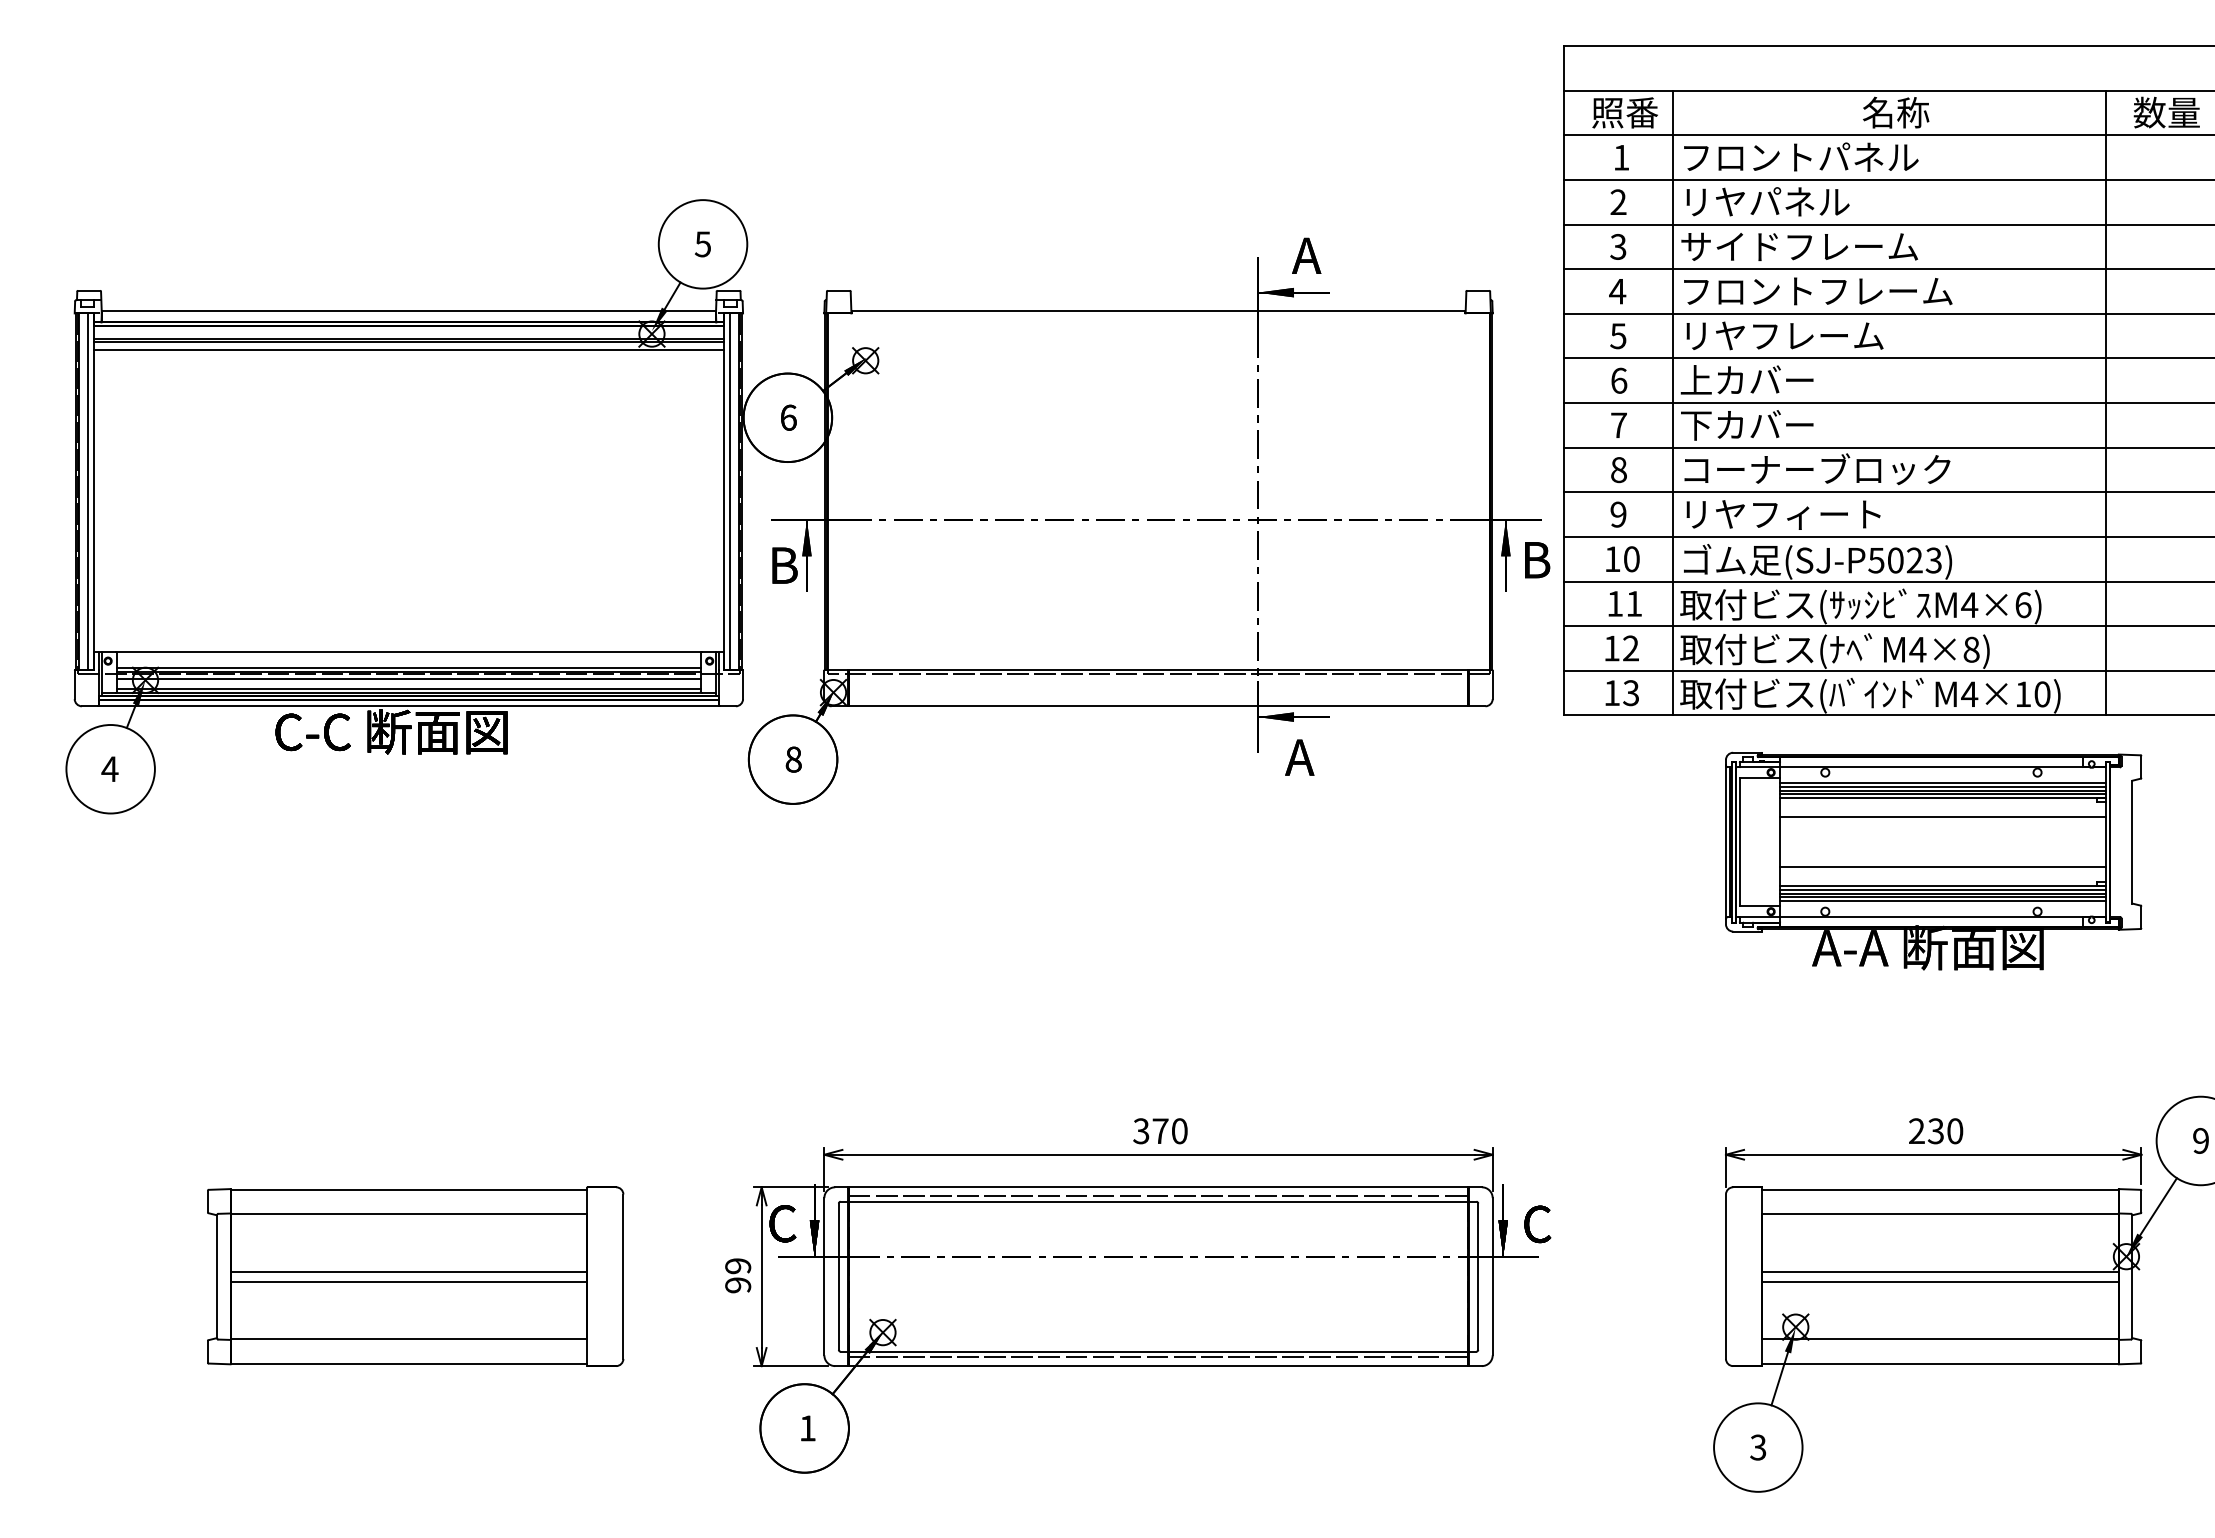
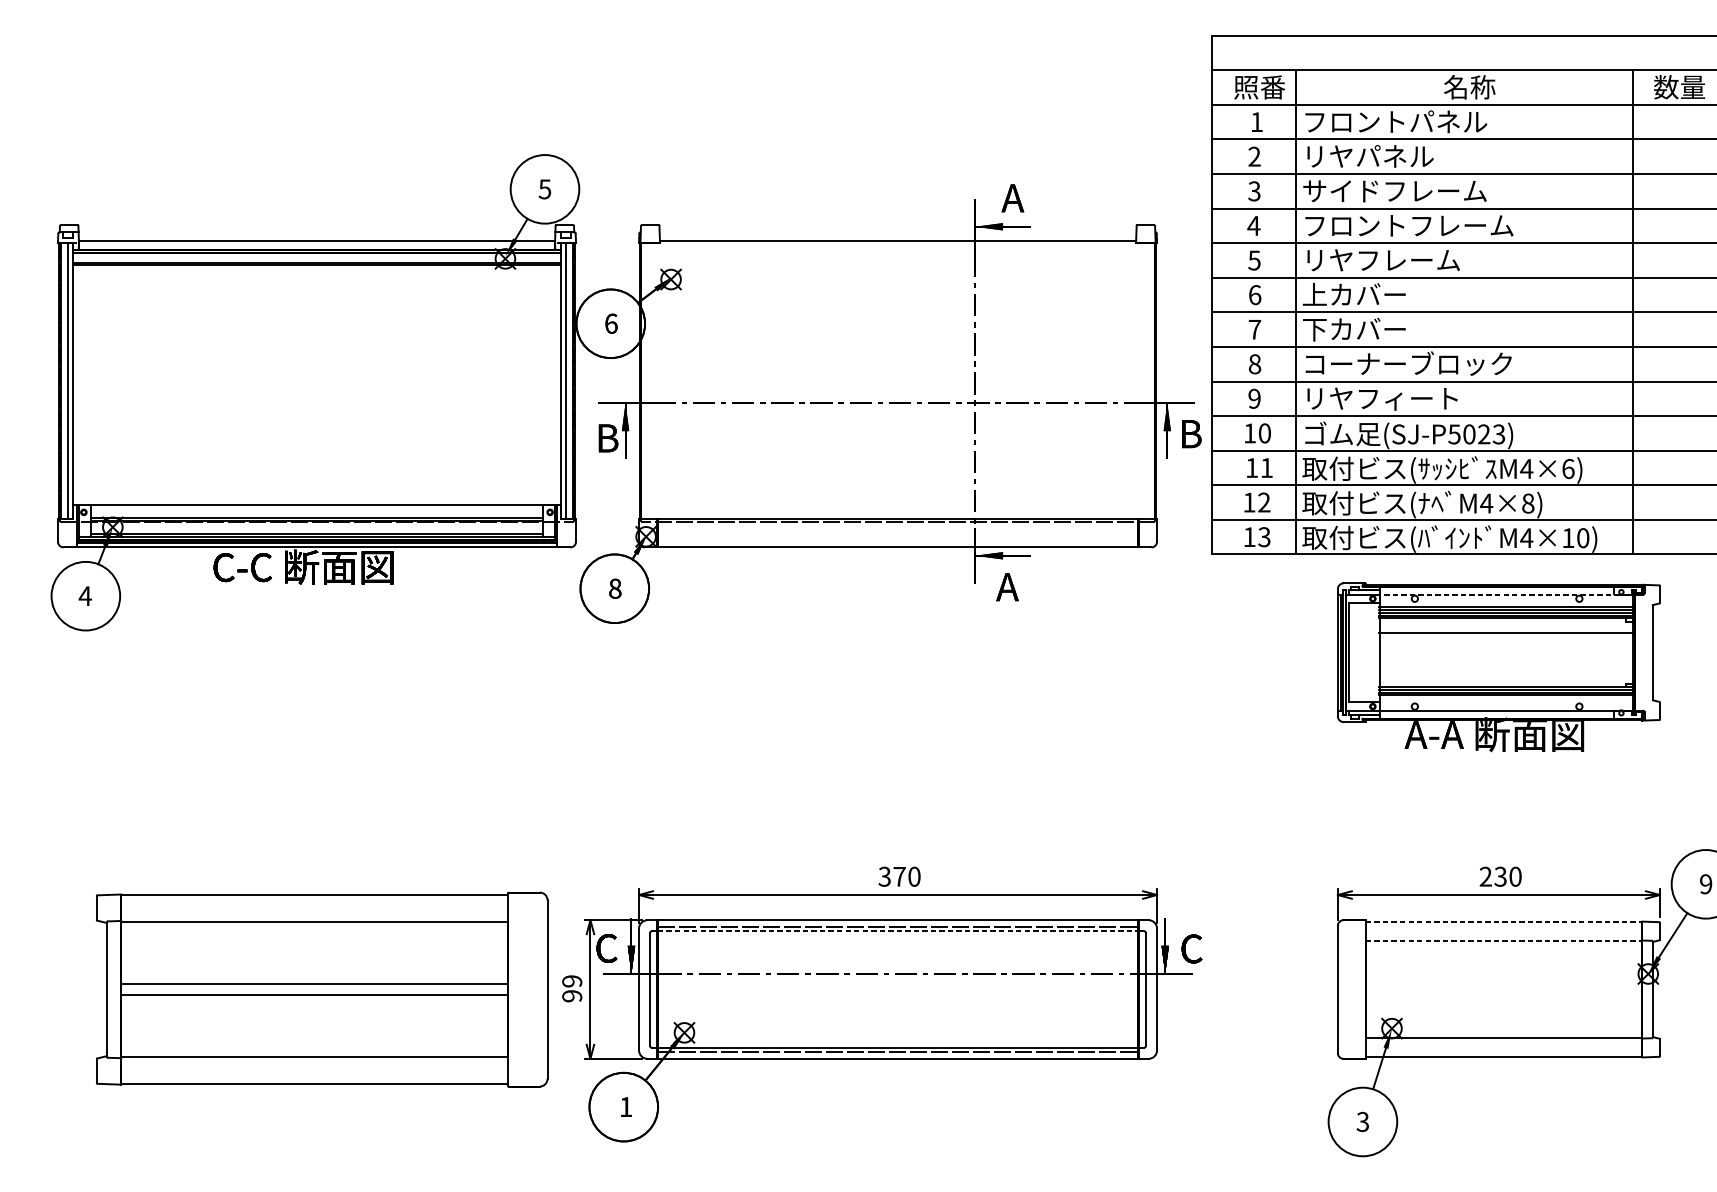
line: (408, 349) -> (316, 270), removed
line: (408, 679) -> (316, 526), removed
line: (1934, 767) -> (1499, 594), solid -> dashed
line: (1942, 867) -> (1505, 672), removed
line: (1942, 900) -> (1505, 697), removed
line: (1940, 1189) -> (1504, 921), solid -> dashed
line: (1158, 1201) -> (898, 931), solid -> dashed
line: (1940, 1214) -> (1504, 941), solid -> dashed
line: (1940, 1271) -> (1504, 985), removed
part: (415, 1276) -> (322, 989), size x1.4
line: (1940, 1281) -> (1504, 993), removed

